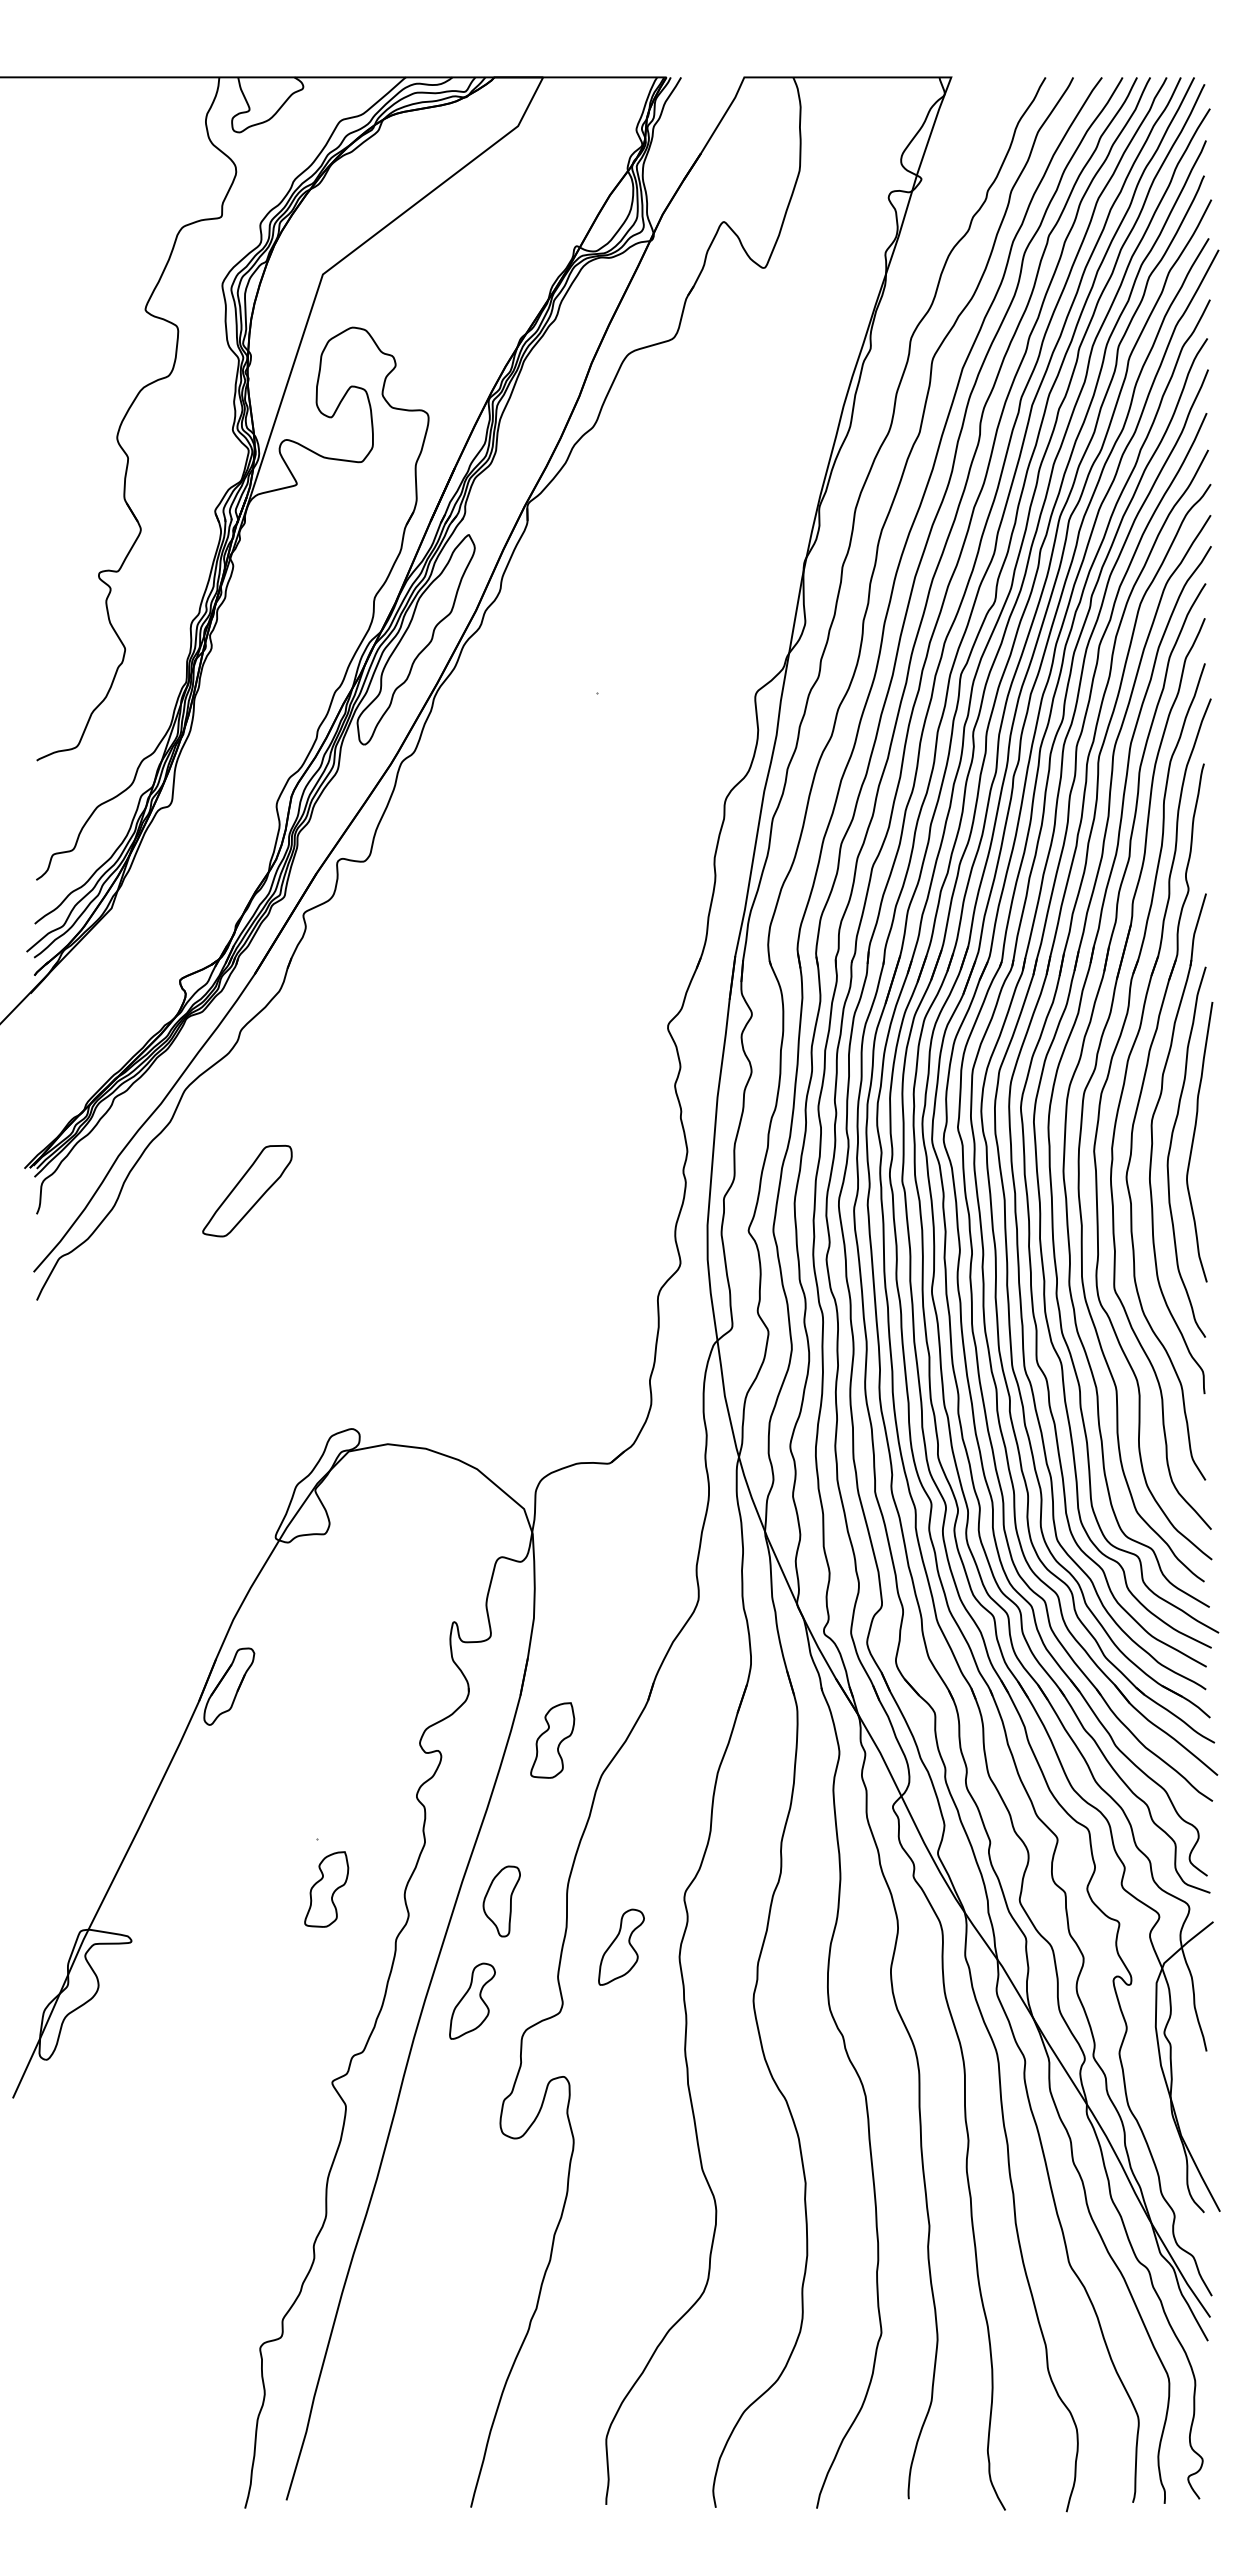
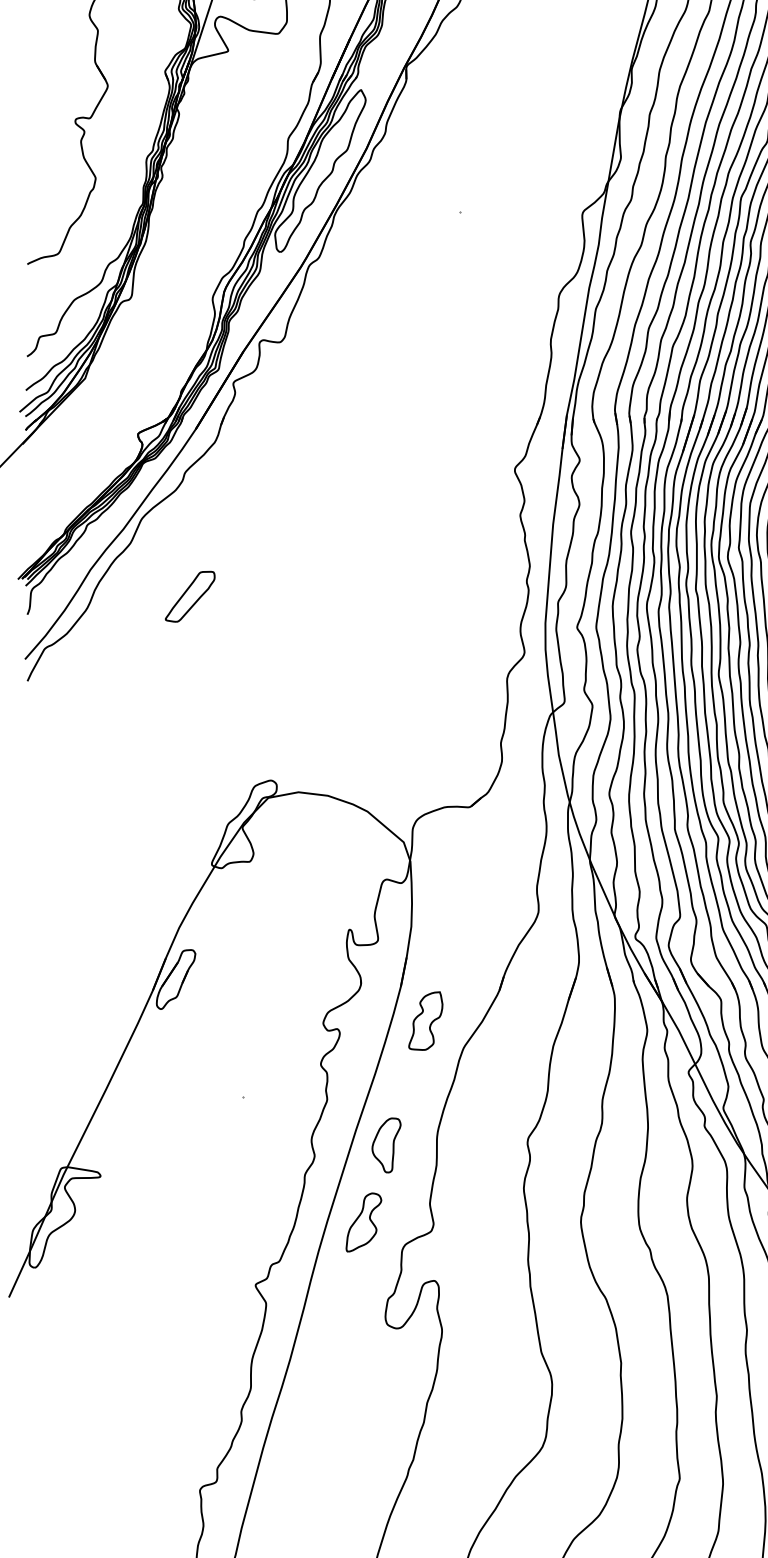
part: (247, 1190) -> (190, 596), size x0.71
part: (326, 1889) -> (251, 1136), removed
part: (621, 1946) -> (478, 1180), removed

